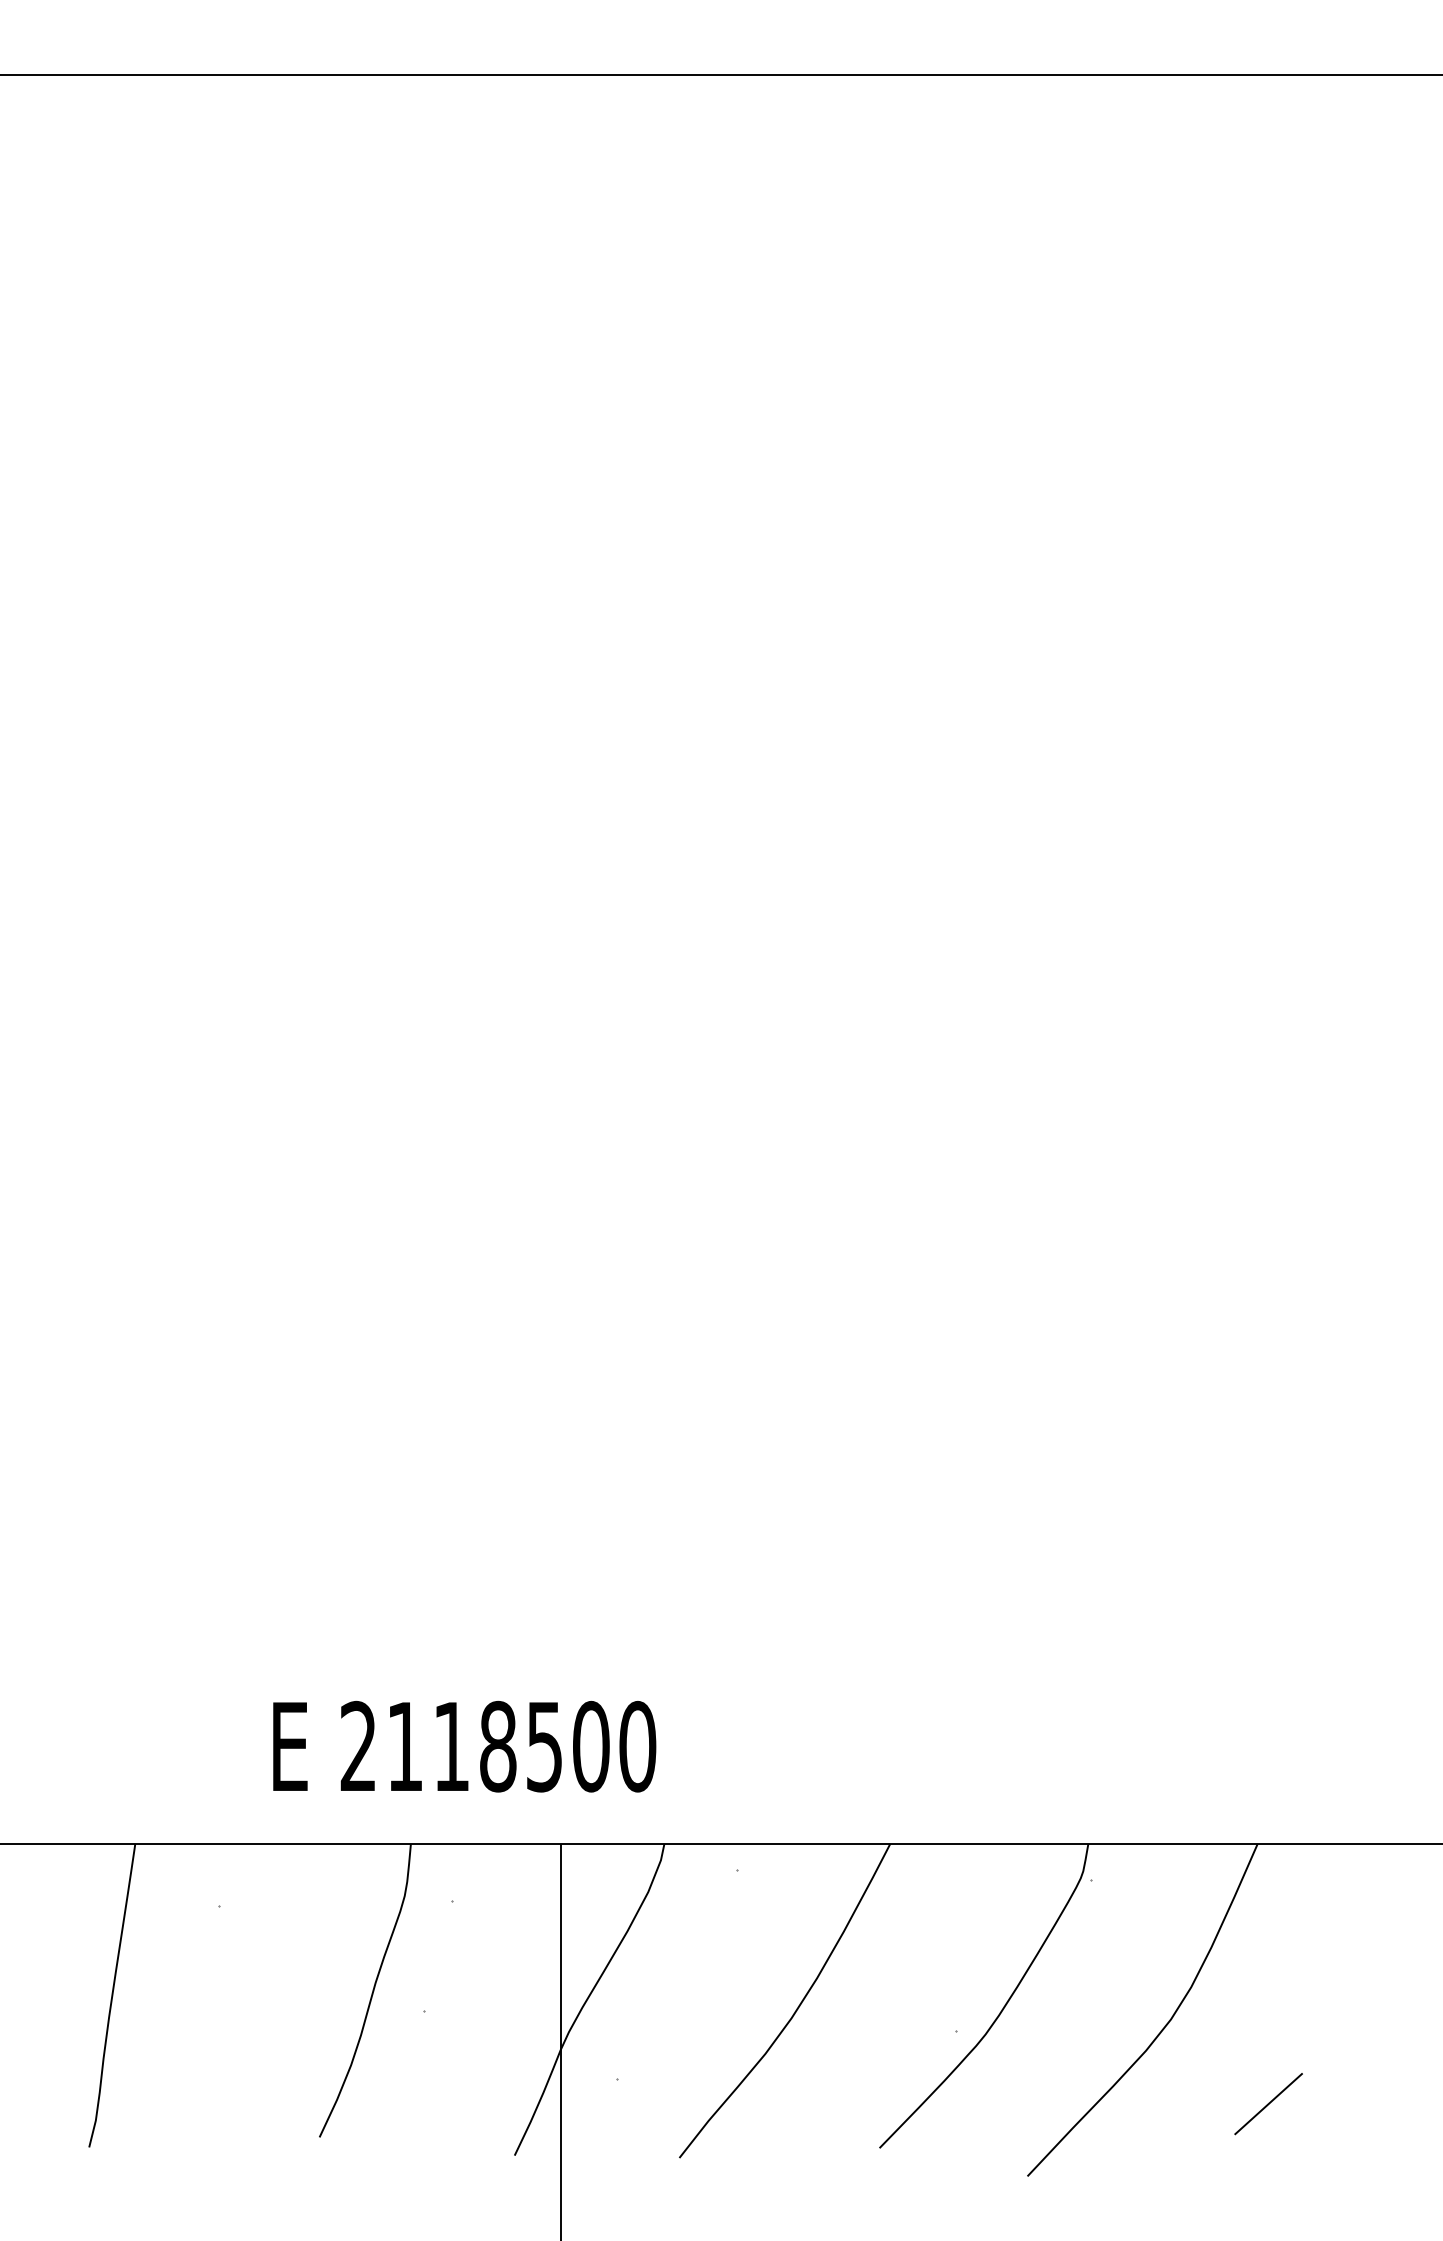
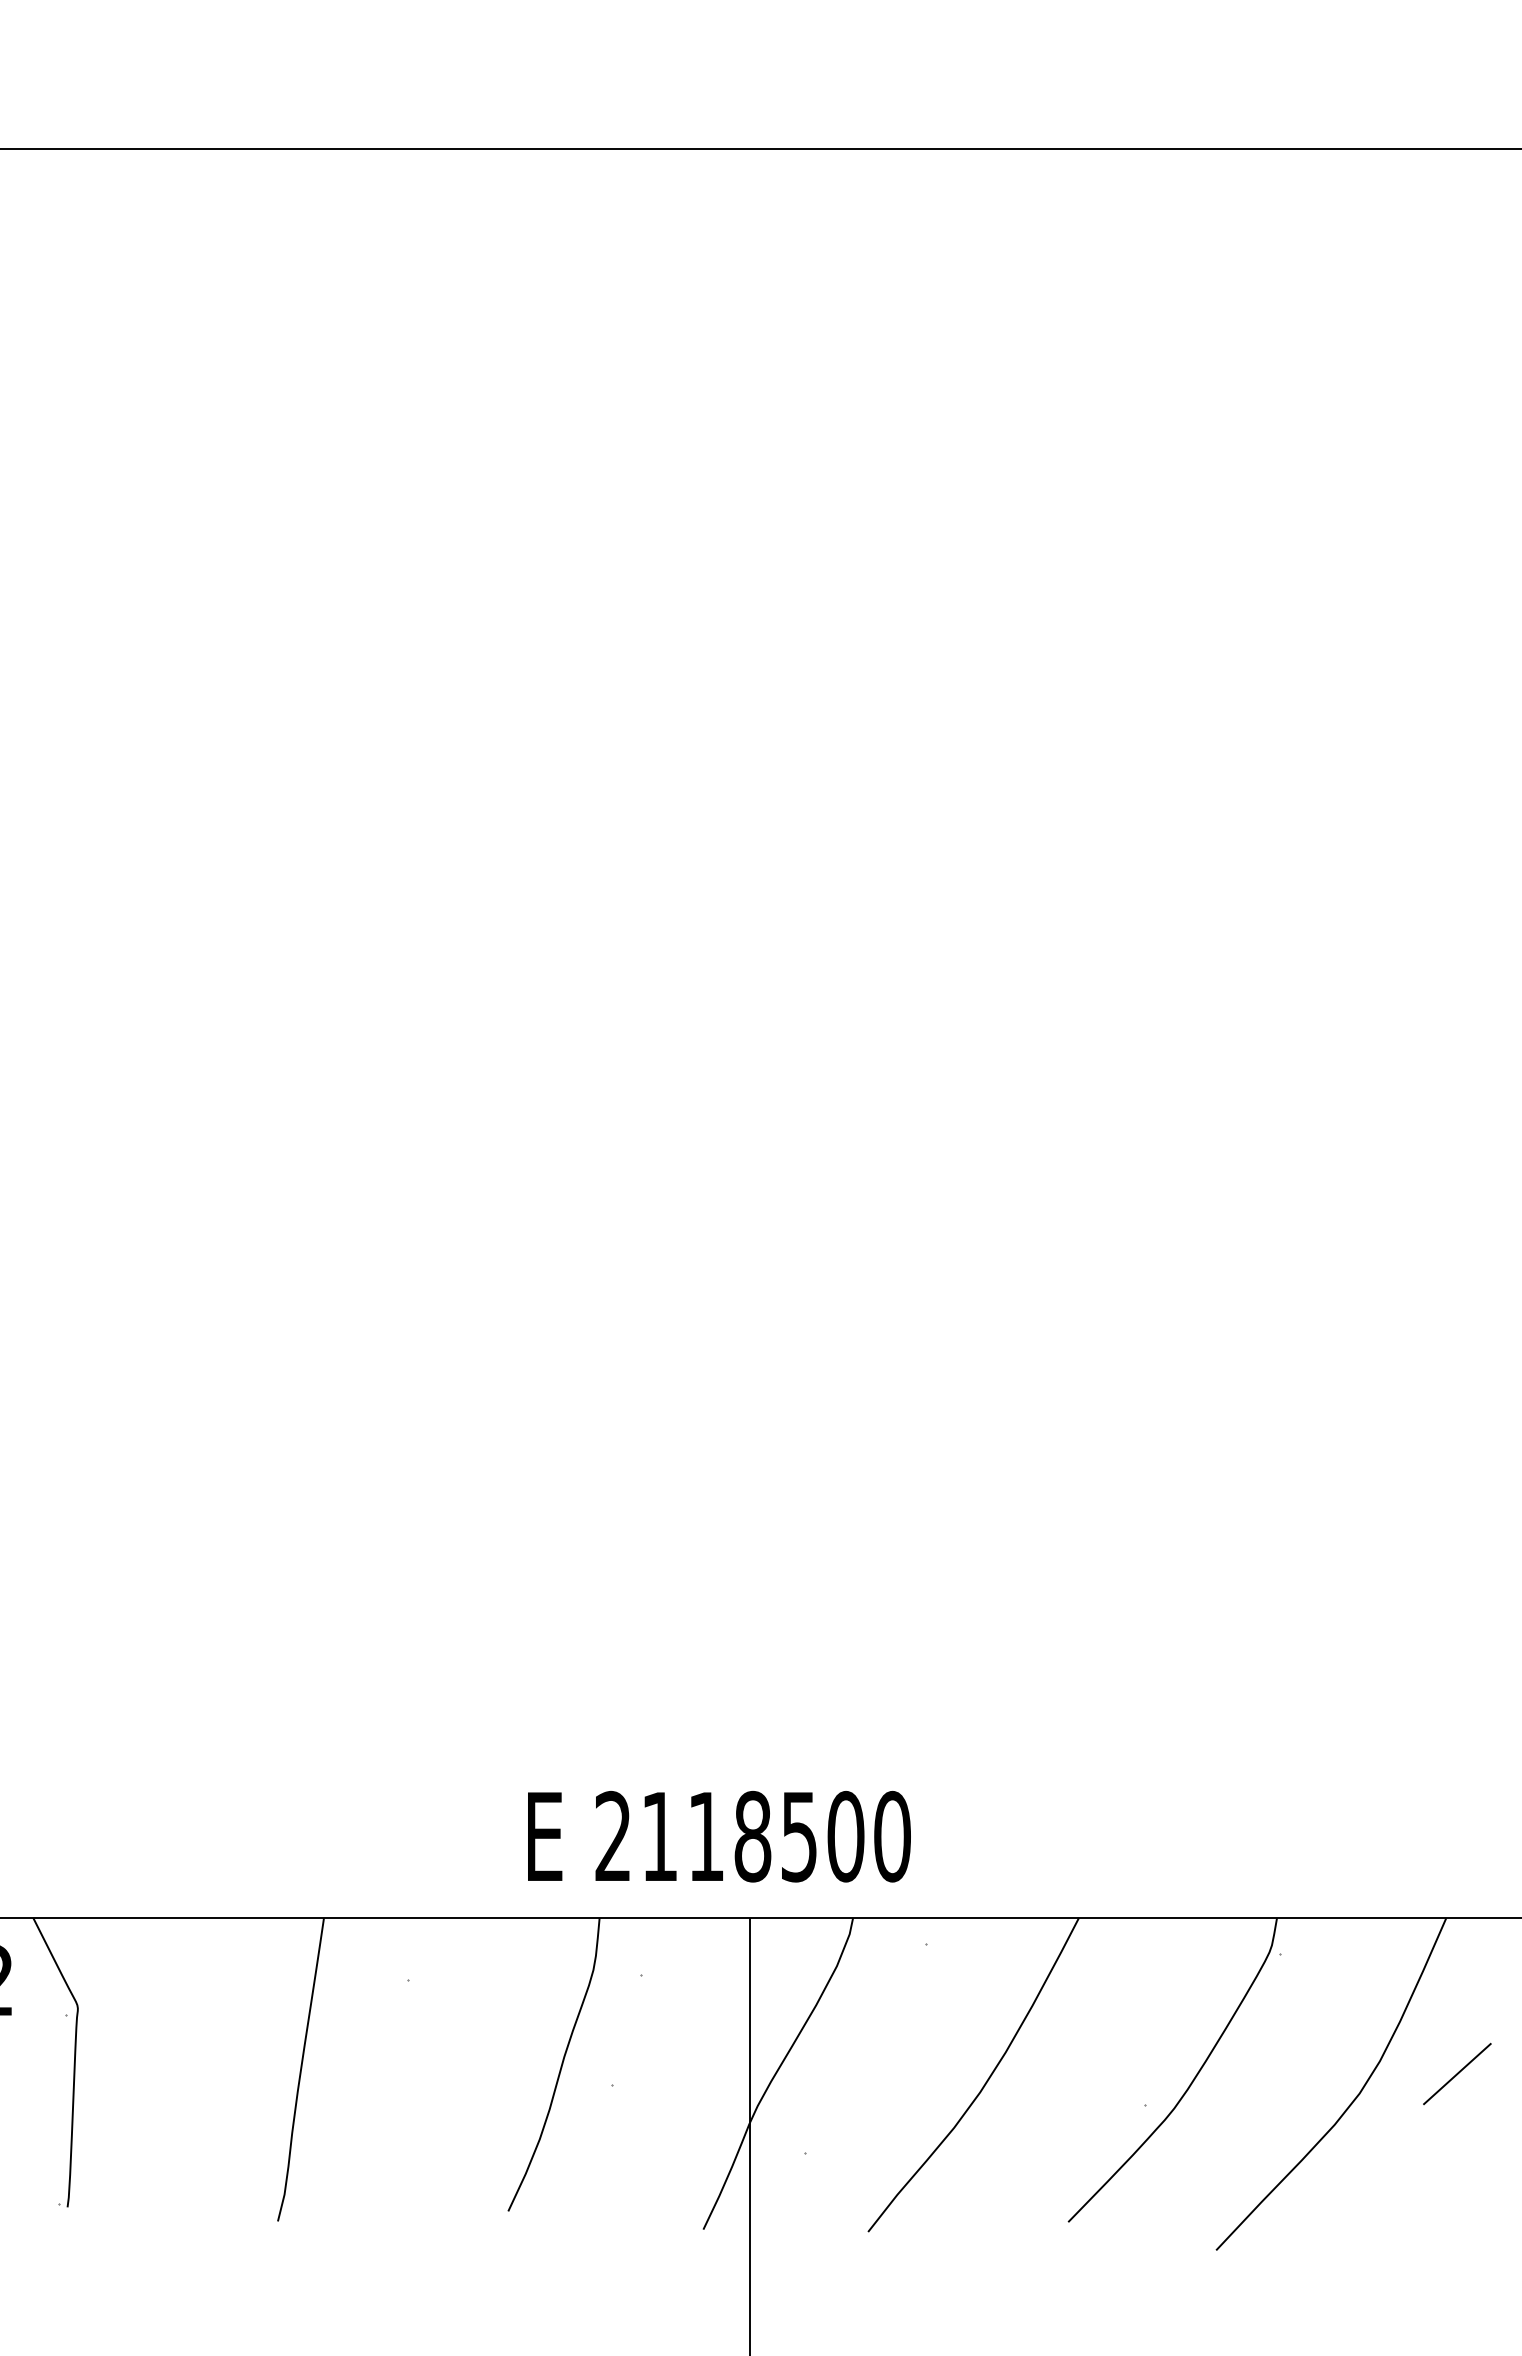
text: (464, 1746) -> (719, 1836), moved
line: (1268, 2103) -> (1457, 2073), moved

